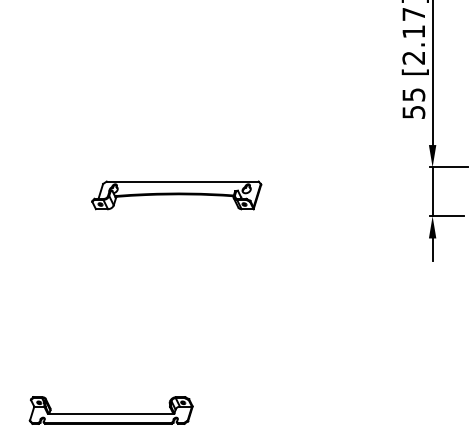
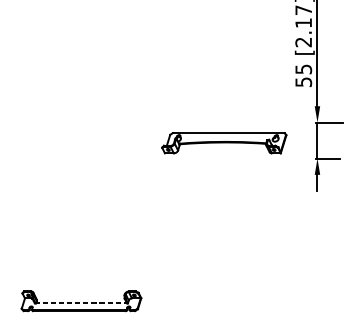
part: (176, 195) -> (224, 143), moved
line: (111, 413) -> (81, 303), solid -> dashed

